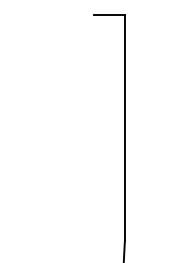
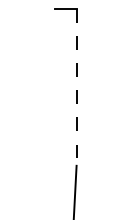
line: (124, 128) -> (76, 87), solid -> dashed

